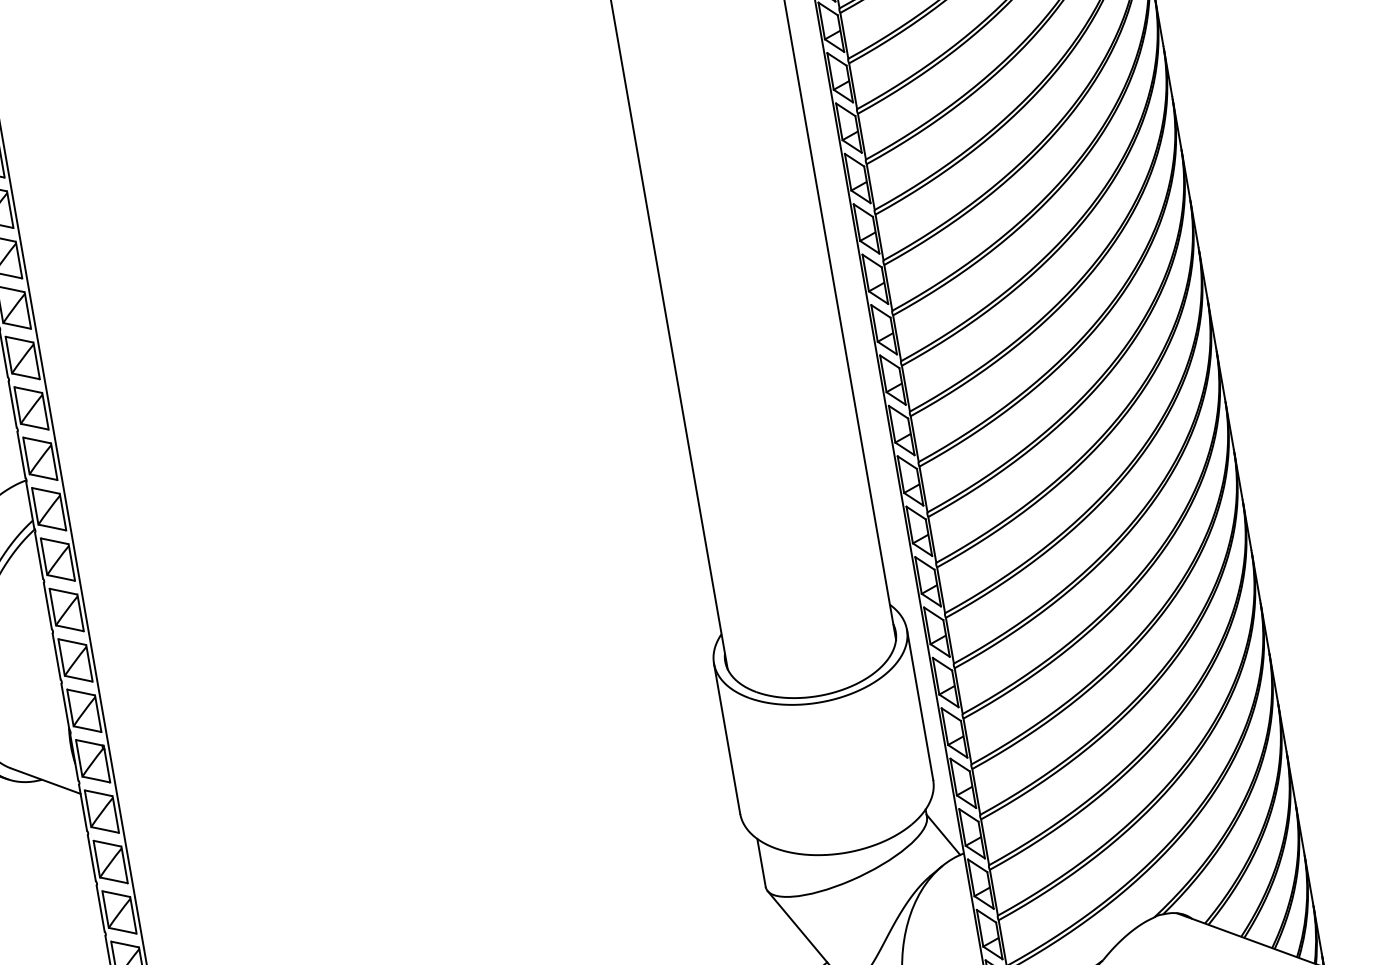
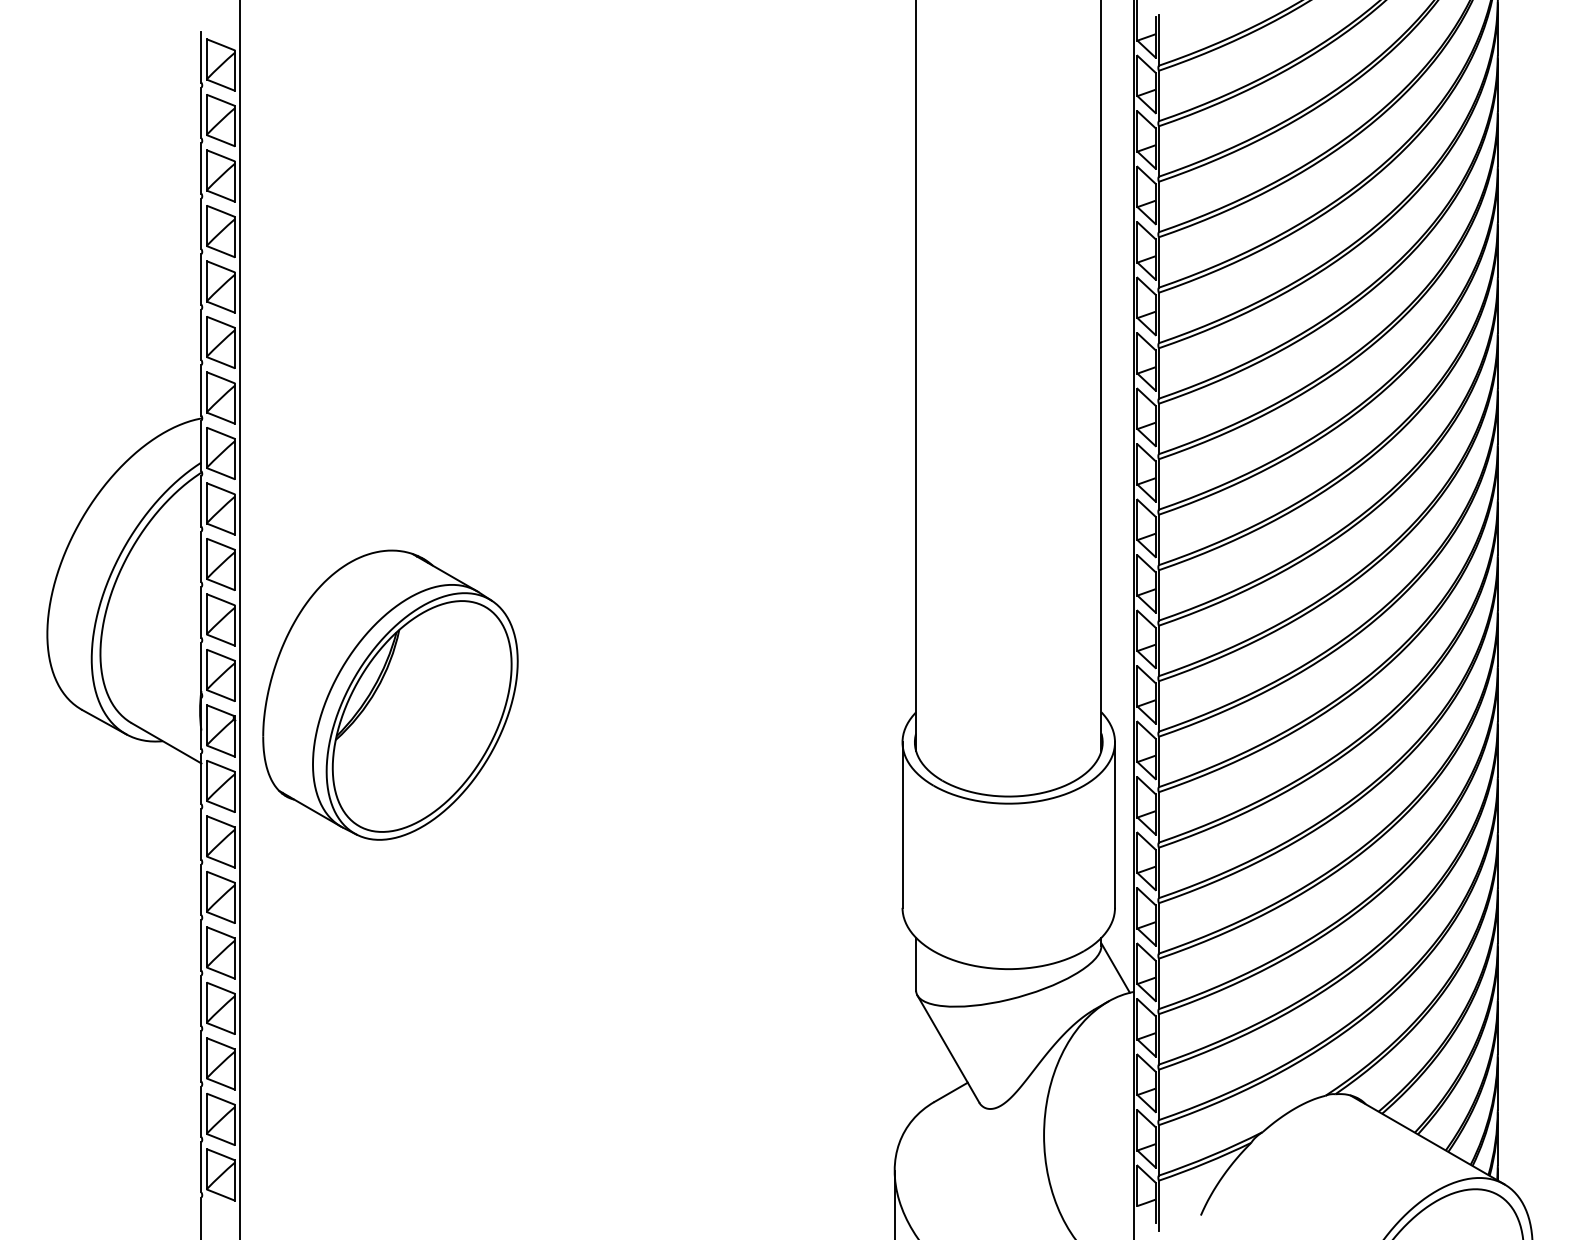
part: (241, 701) -> (390, 694), added

